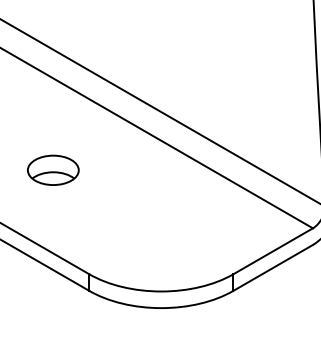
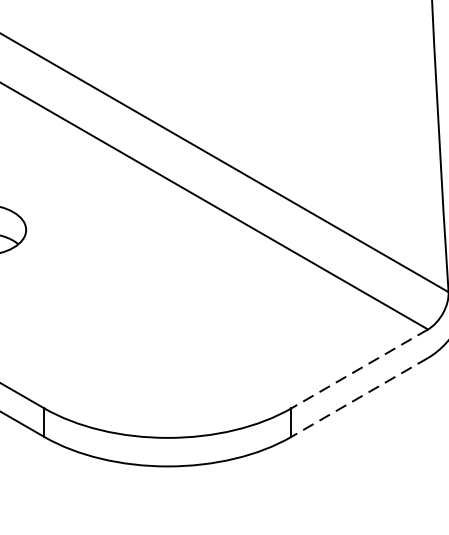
line: (273, 251) -> (360, 369), solid -> dashed
line: (273, 267) -> (360, 396), solid -> dashed

